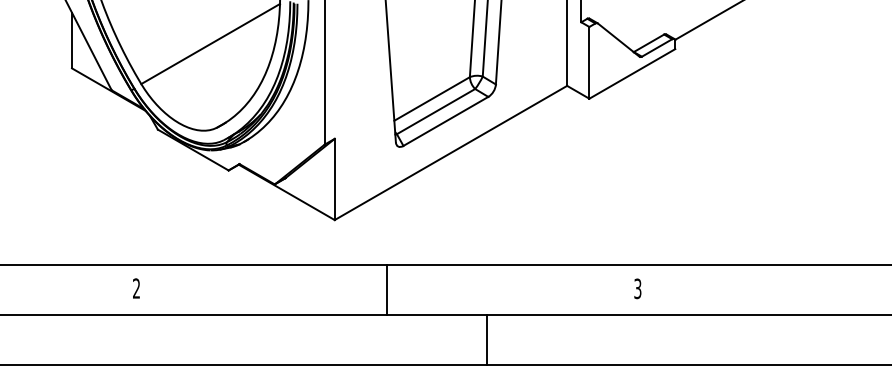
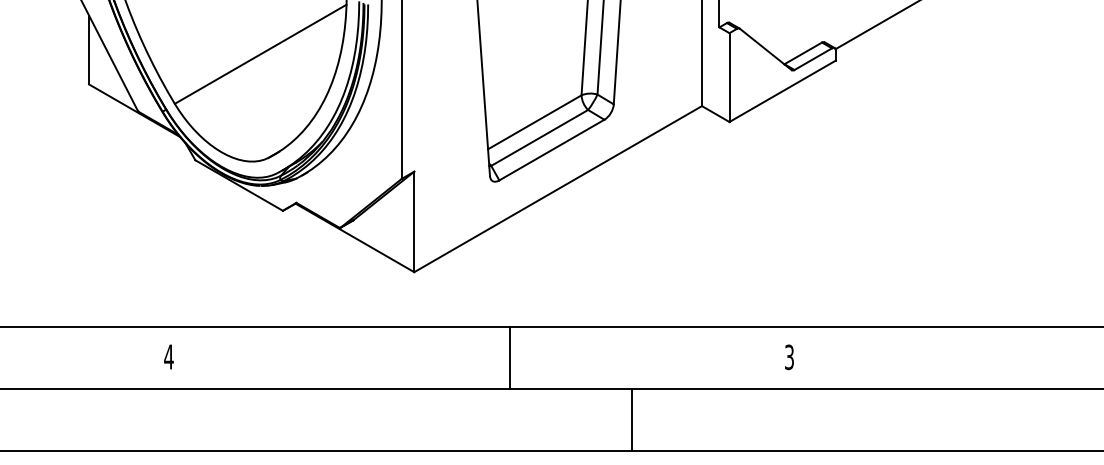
text: (136, 288) -> (168, 356), 2 -> 4
line: (387, 289) -> (510, 358), moved
line: (487, 339) -> (631, 420), moved

